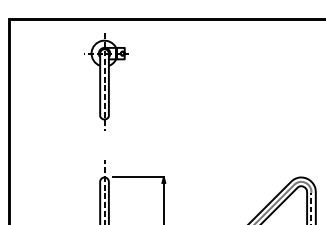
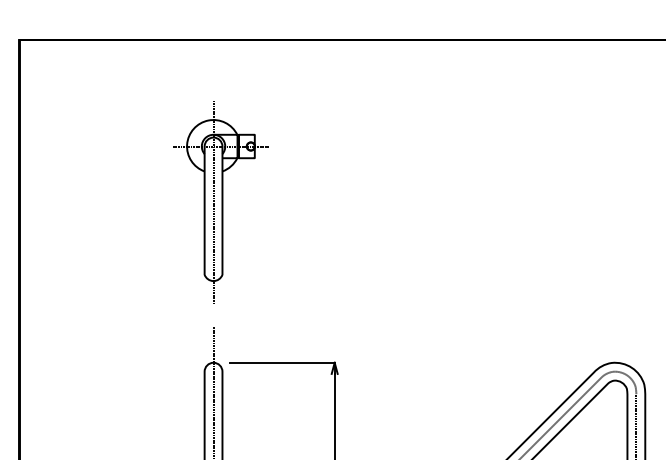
part: (106, 81) -> (217, 203), moved

